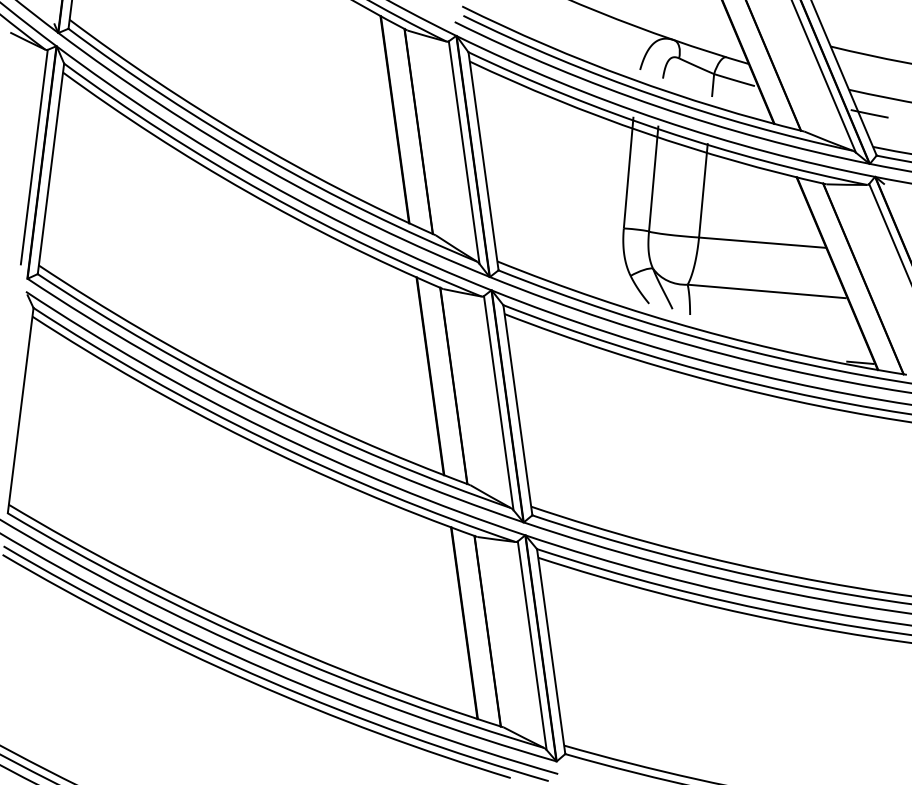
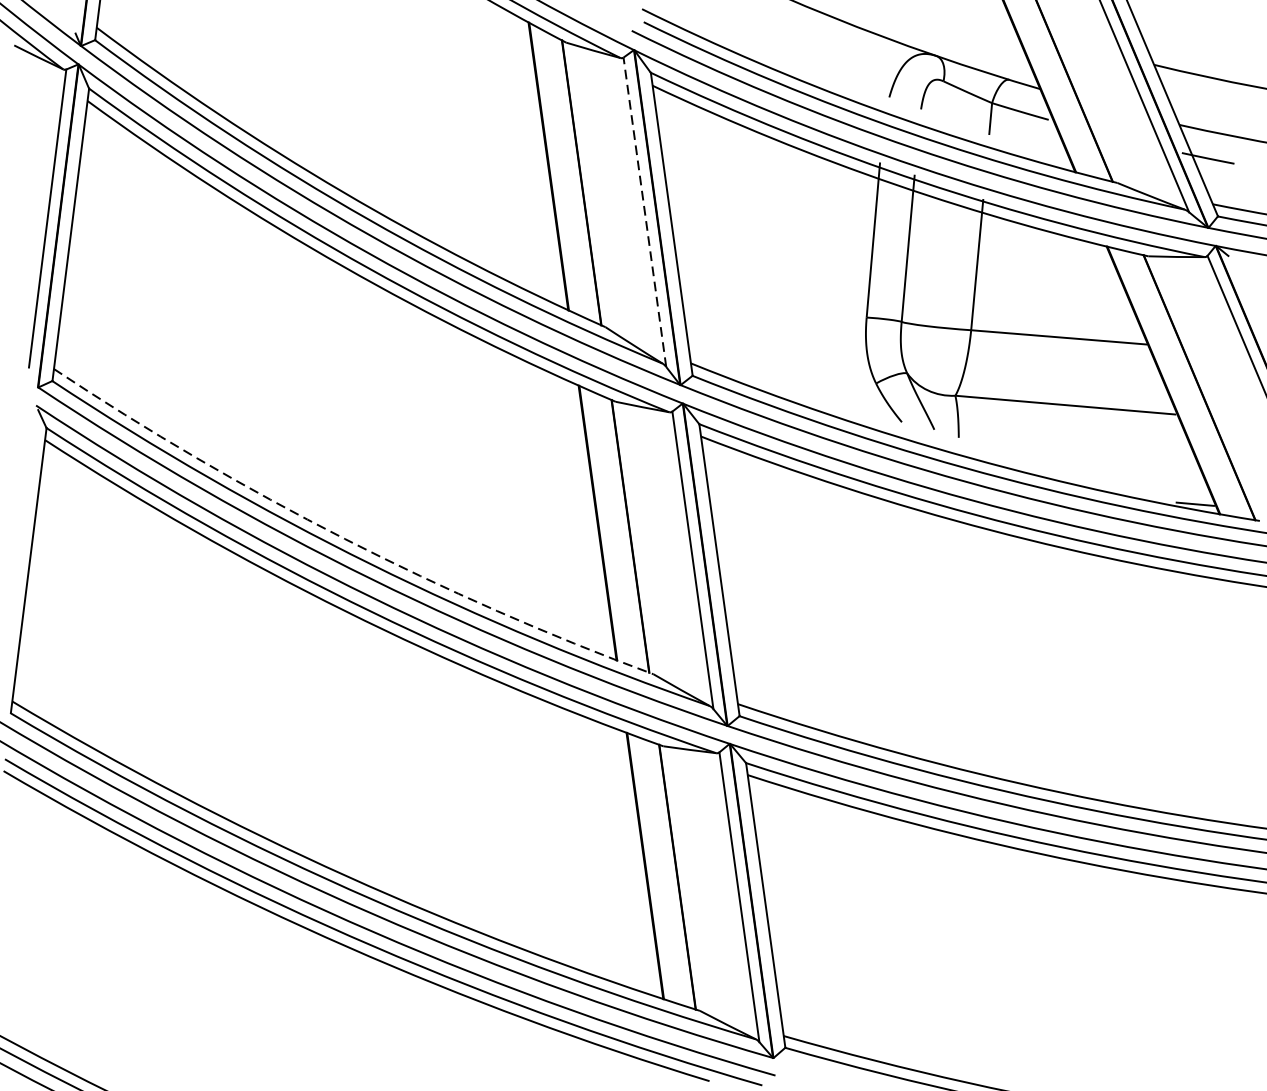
line: (464, 152) -> (645, 212), solid -> dashed
arc: (248, 387) -> (345, 538), solid -> dashed

